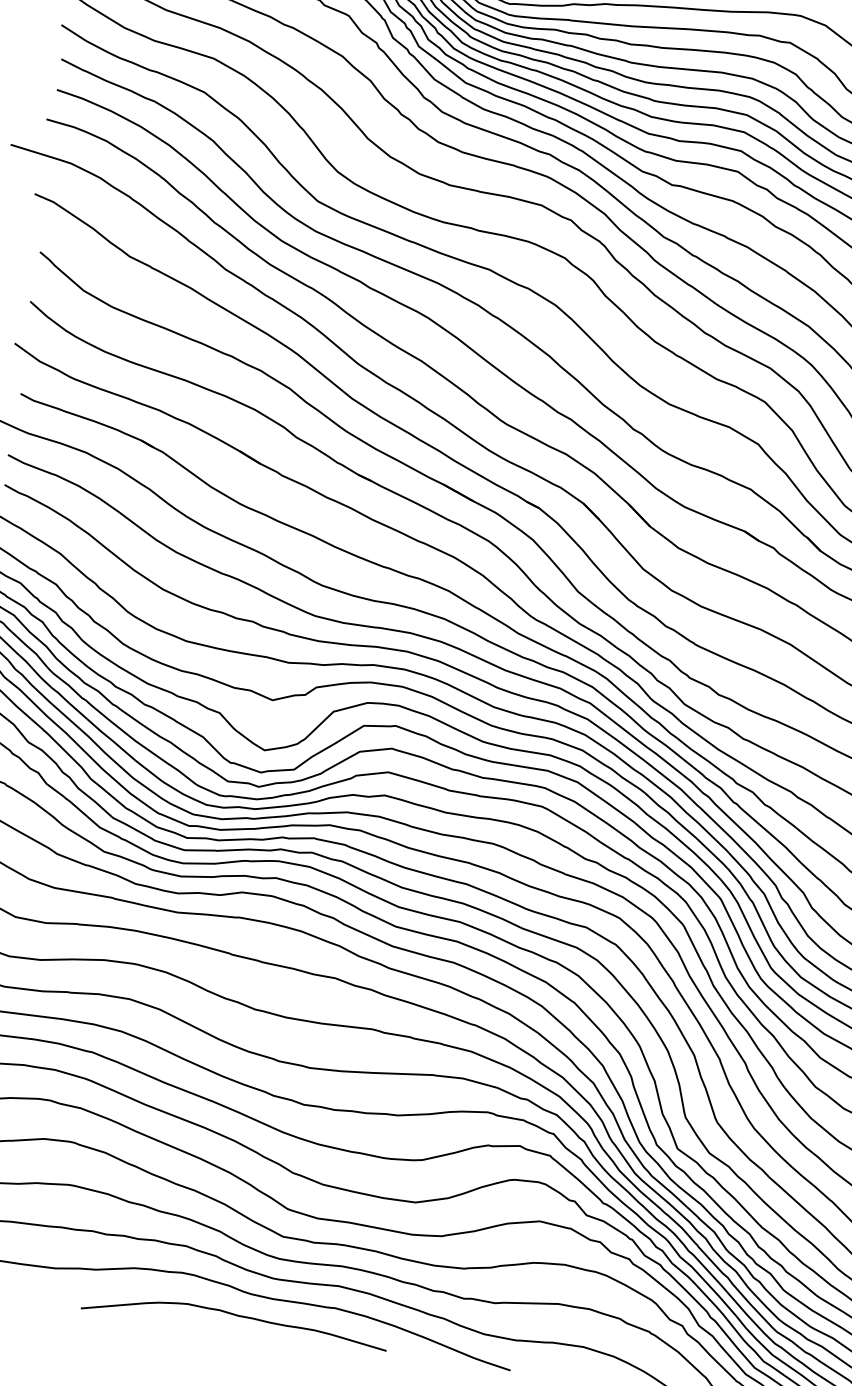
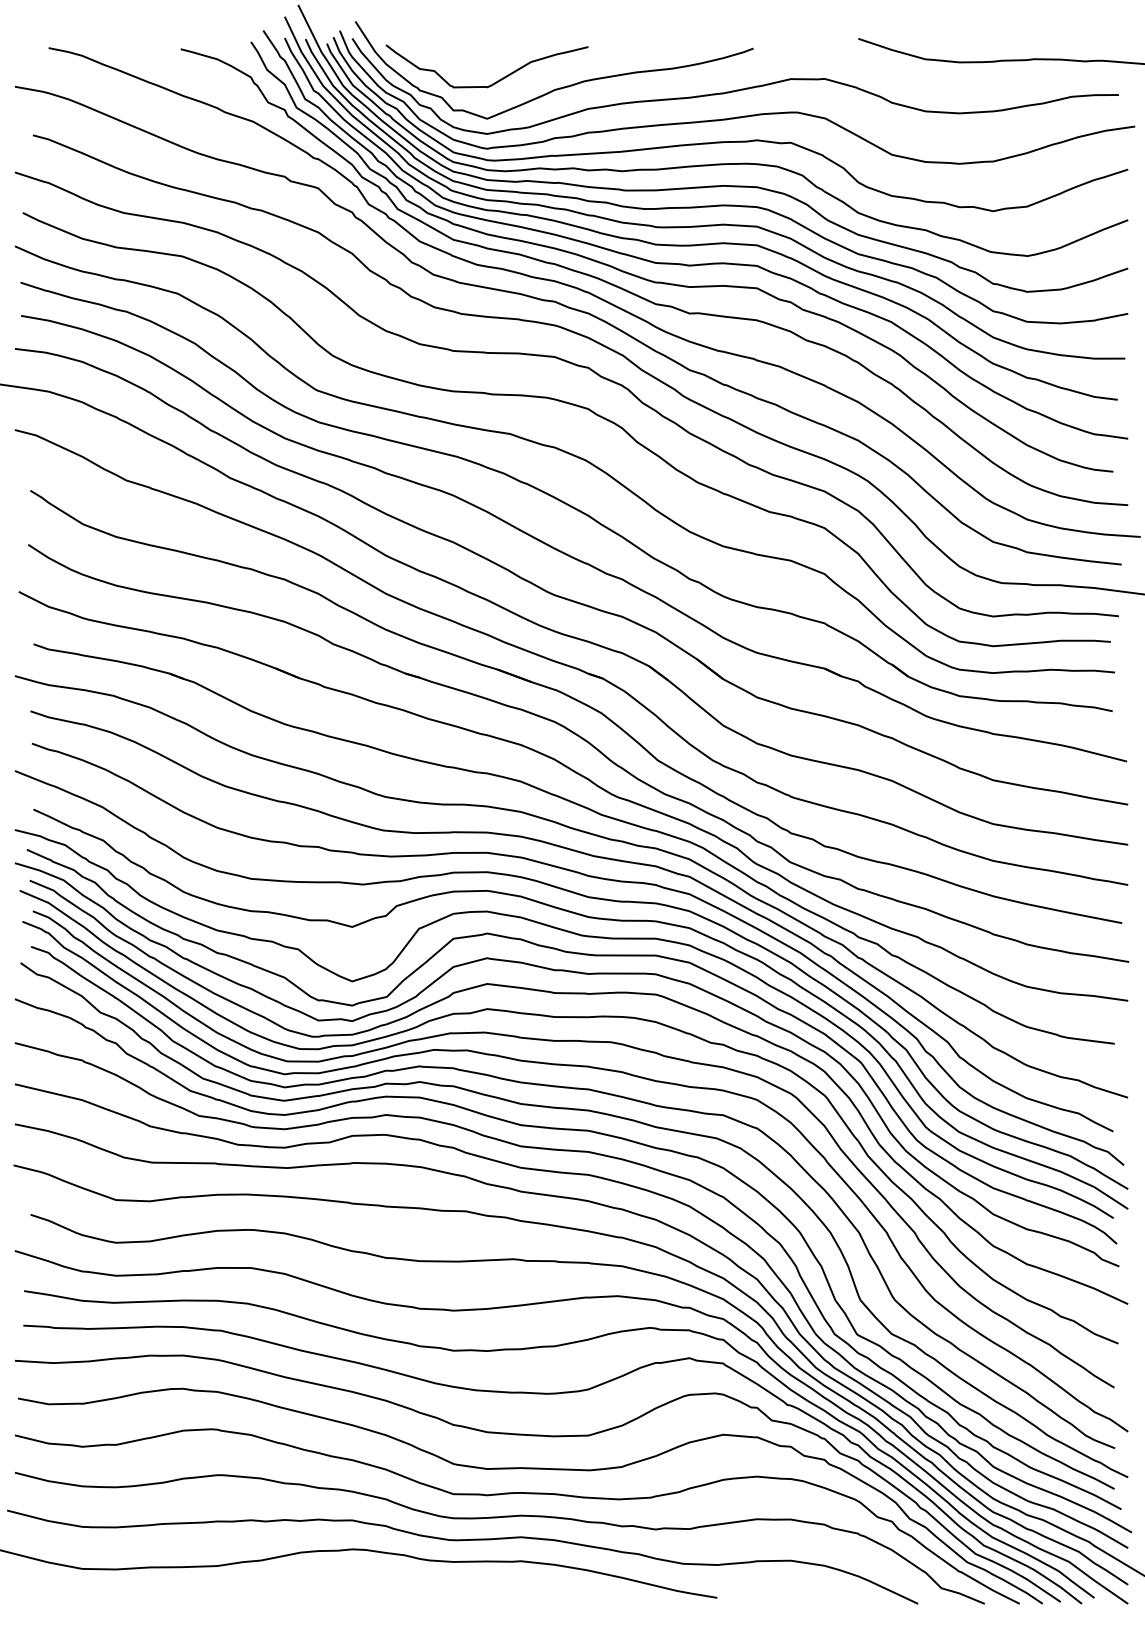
curve: (235, 1316) -> (416, 1586), removed

